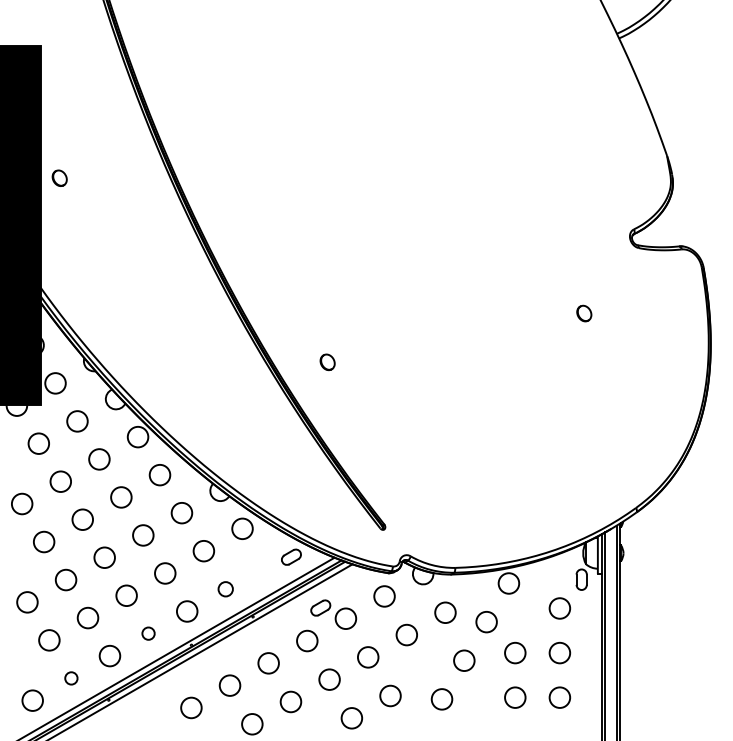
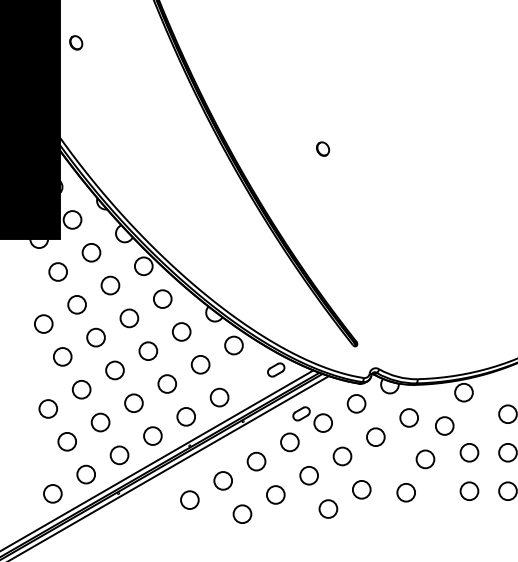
part: (327, 362) -> (322, 149), moved
circle: (225, 589) -> (219, 397), size x1.43
circle: (148, 633) -> (152, 435), size x1.67
circle: (71, 678) -> (86, 474), size x1.67

